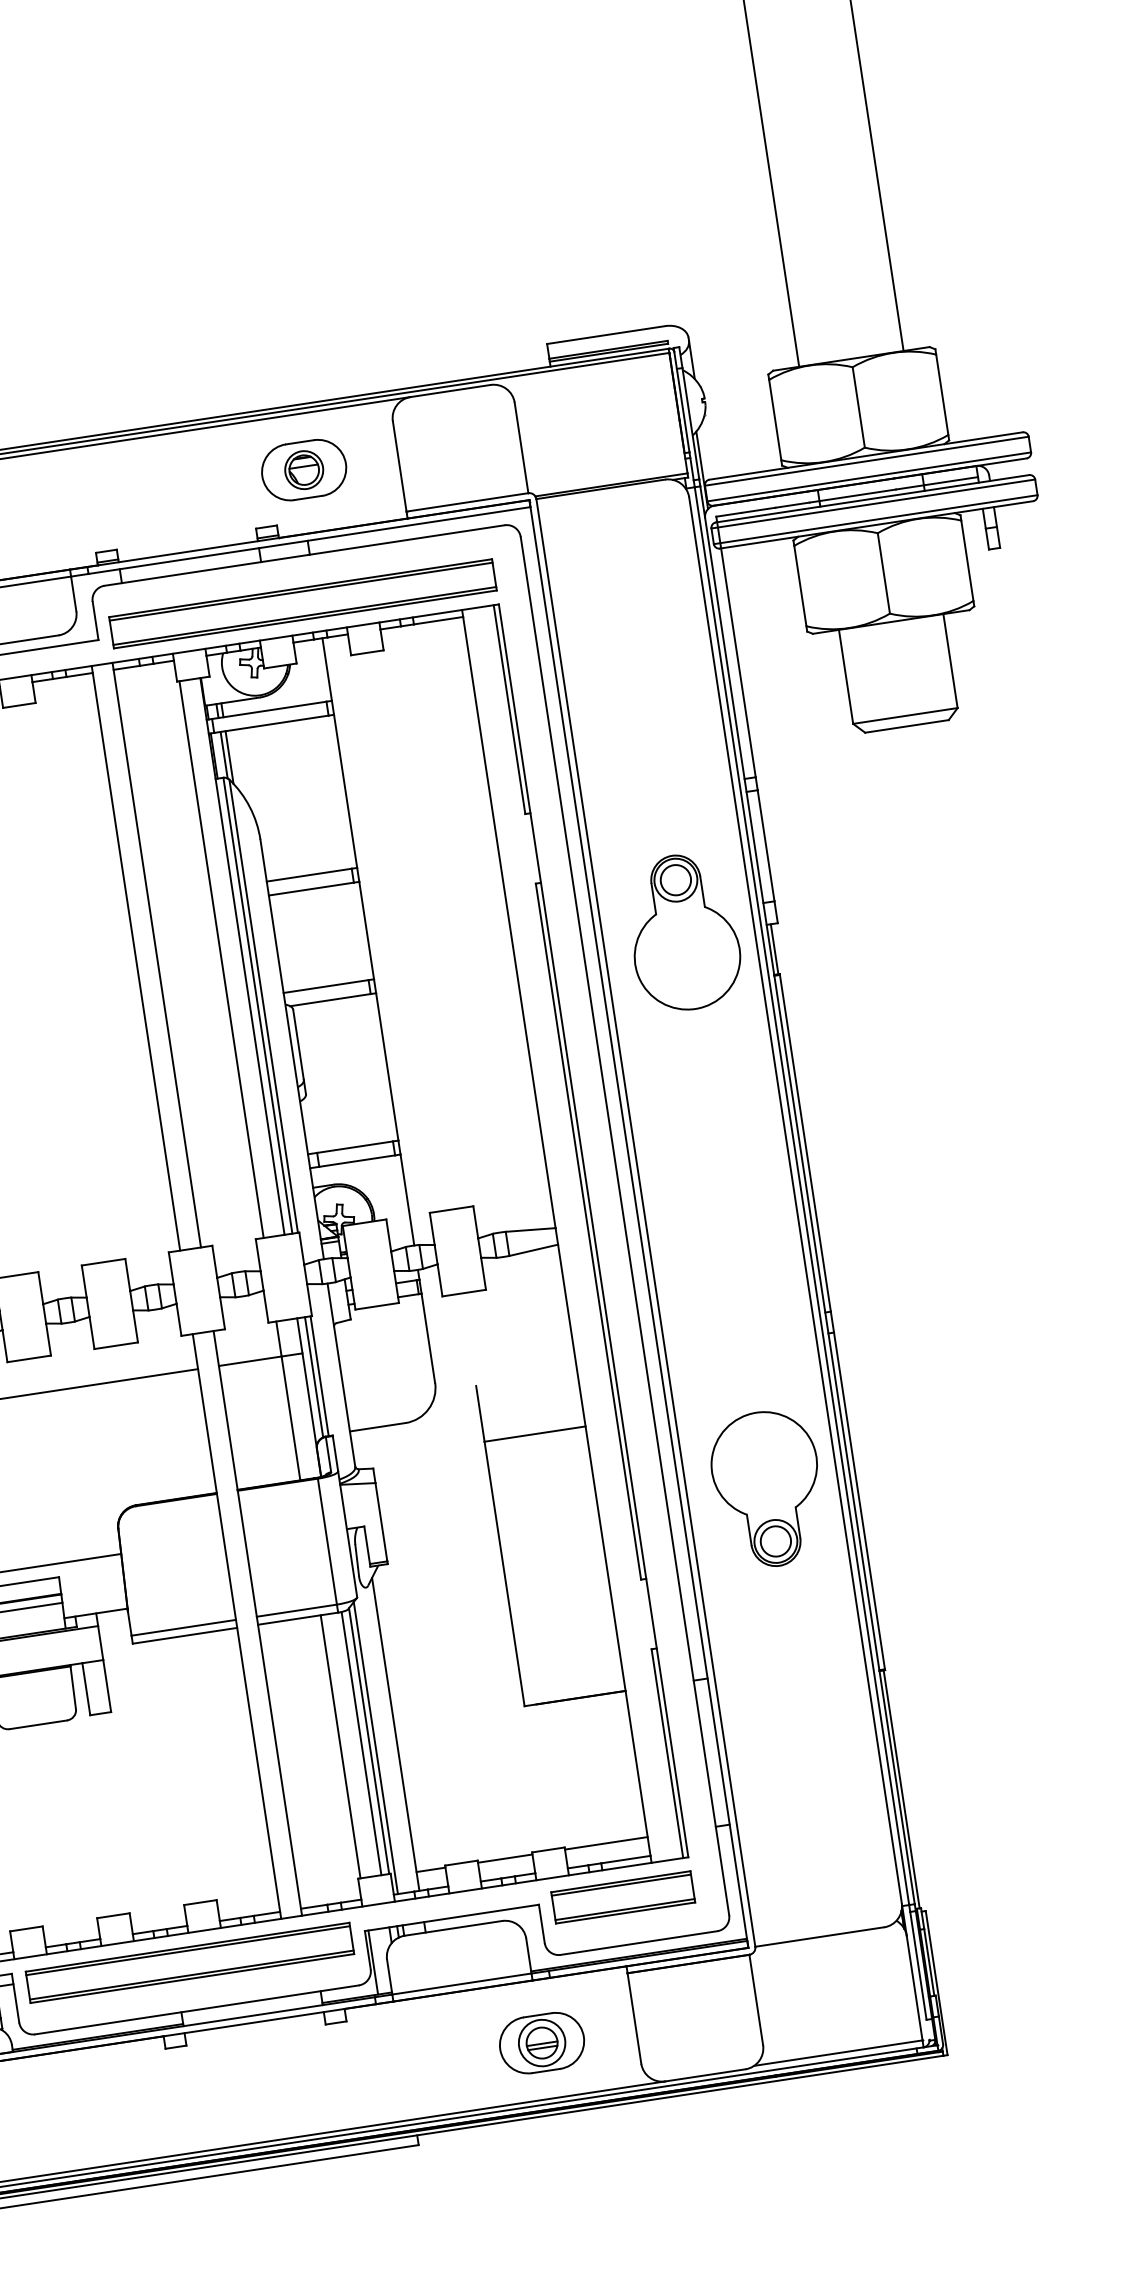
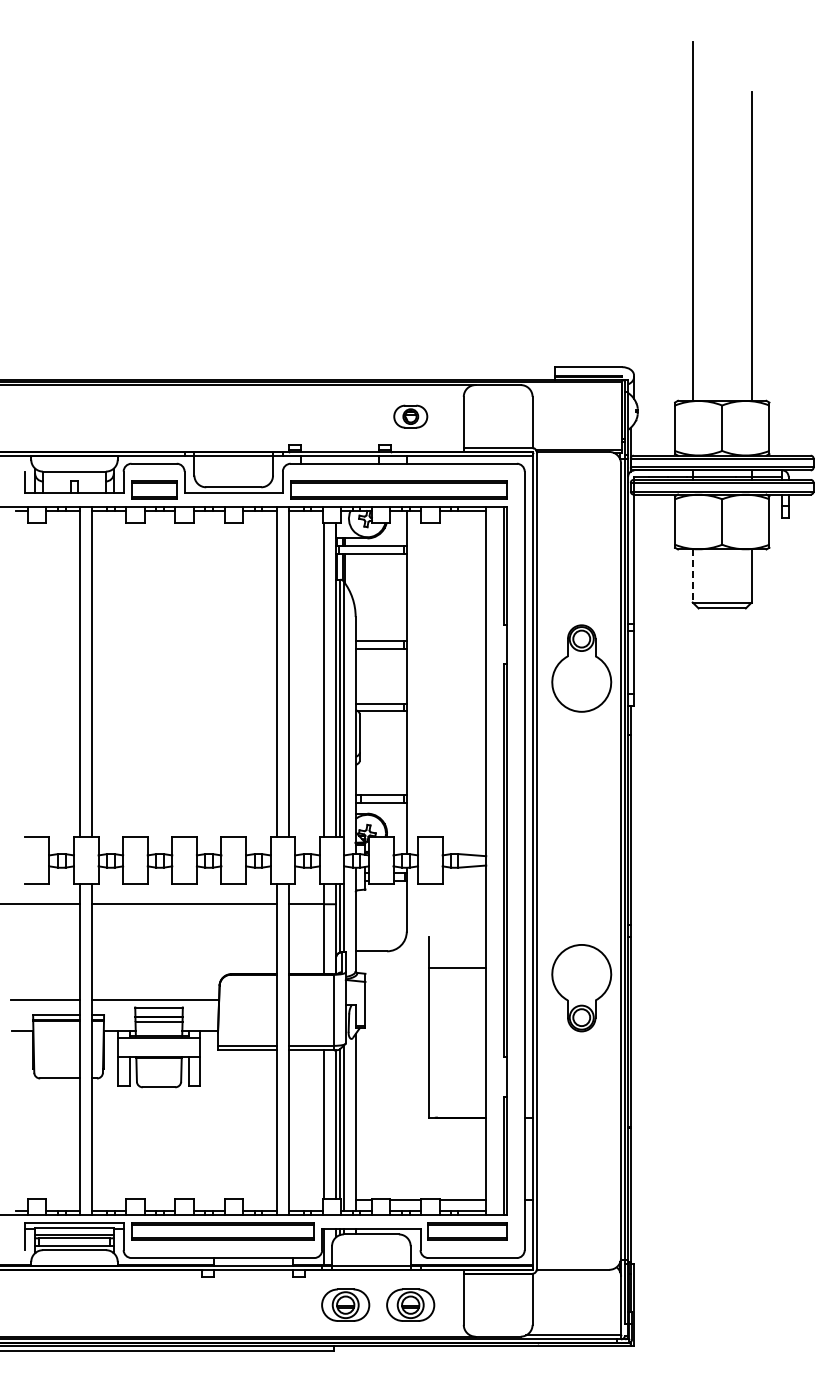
part: (303, 470) -> (410, 416), size x0.7
line: (845, 677) -> (692, 576), solid -> dashed
part: (683, 932) -> (581, 668), moved
part: (767, 1489) -> (581, 988), moved
part: (426, 2059) -> (345, 1304), added

